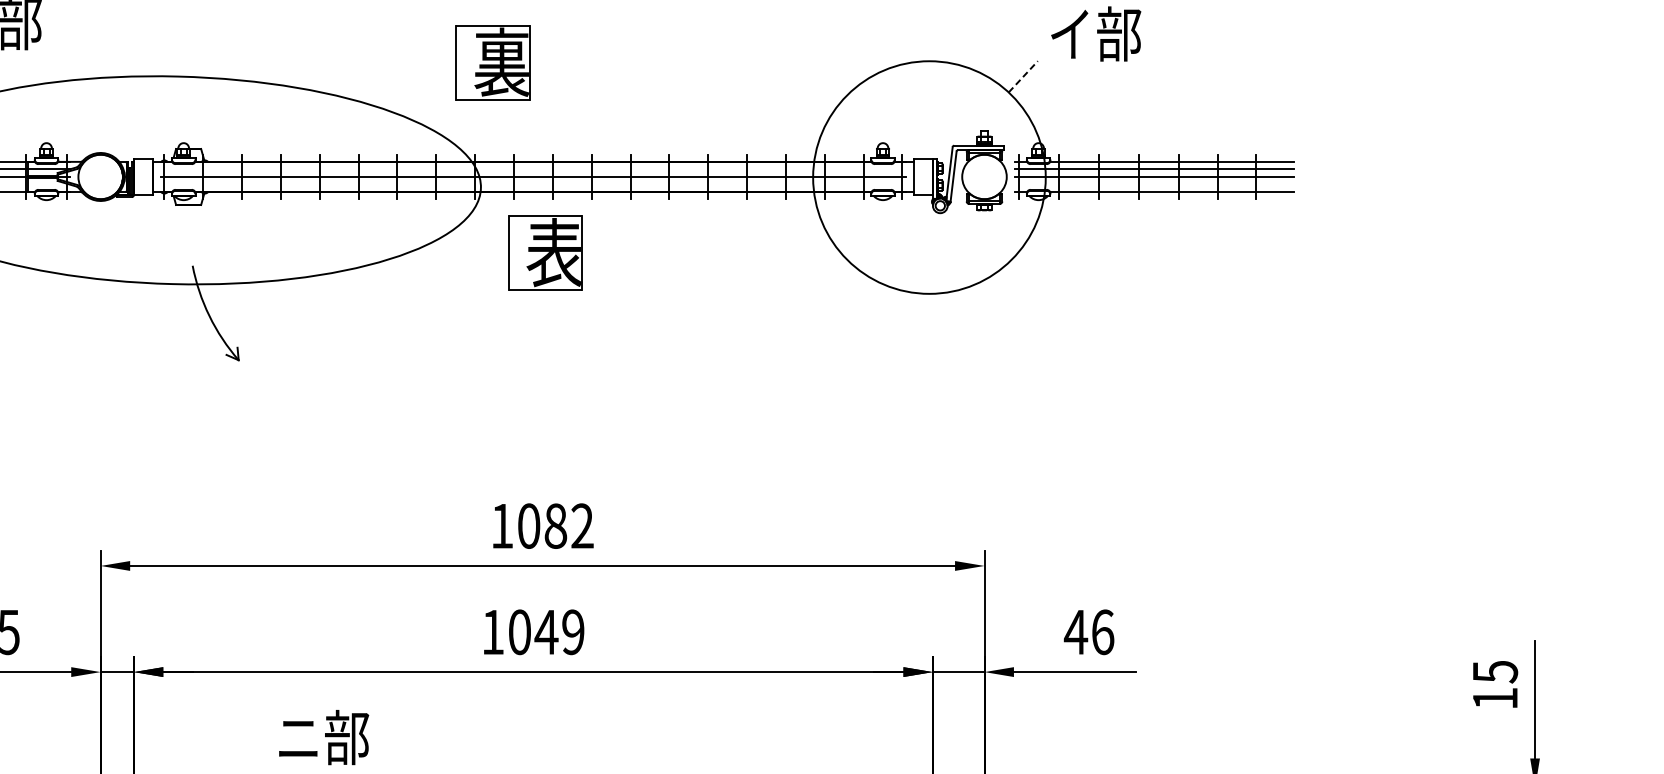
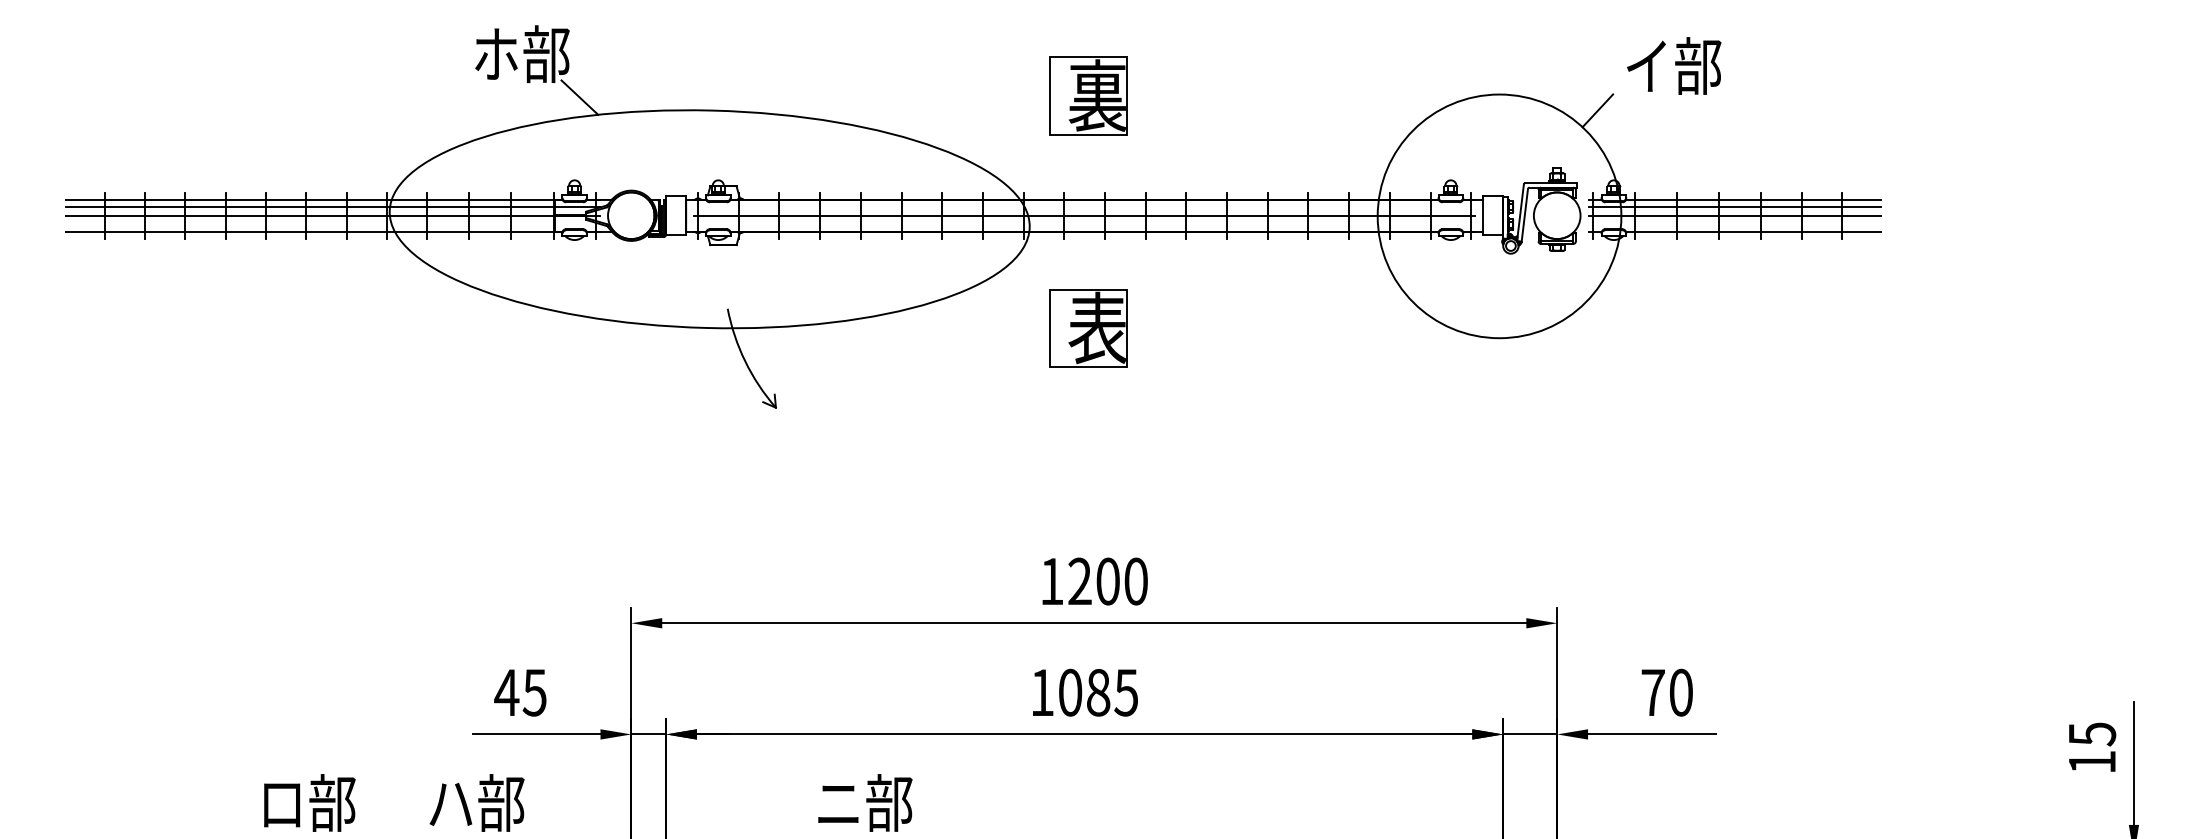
part: (493, 62) -> (1088, 95), moved
line: (51, 64) -> (579, 97), added
line: (1023, 76) -> (1598, 110), dashed -> solid
part: (545, 253) -> (1088, 328), moved
text: (555, 526) -> (1107, 581), 1082 -> 1200
text: (559, 632) -> (1111, 692), 1049 -> 1085
text: (1088, 632) -> (1666, 692), 46 -> 70

